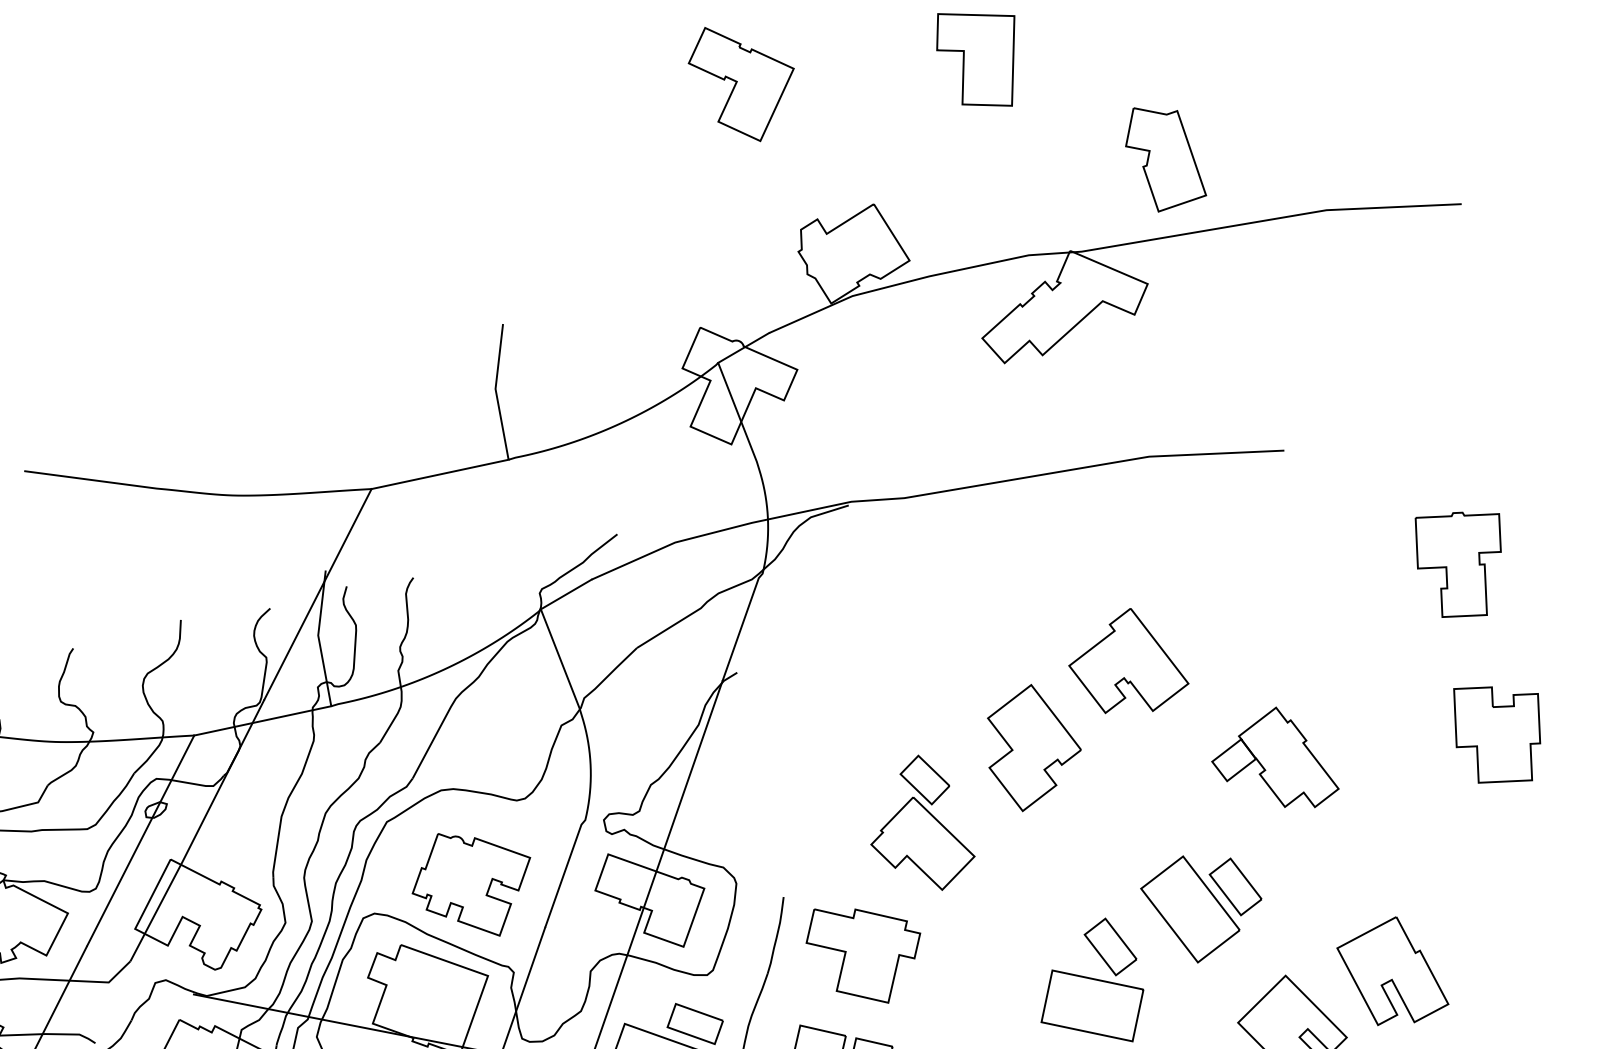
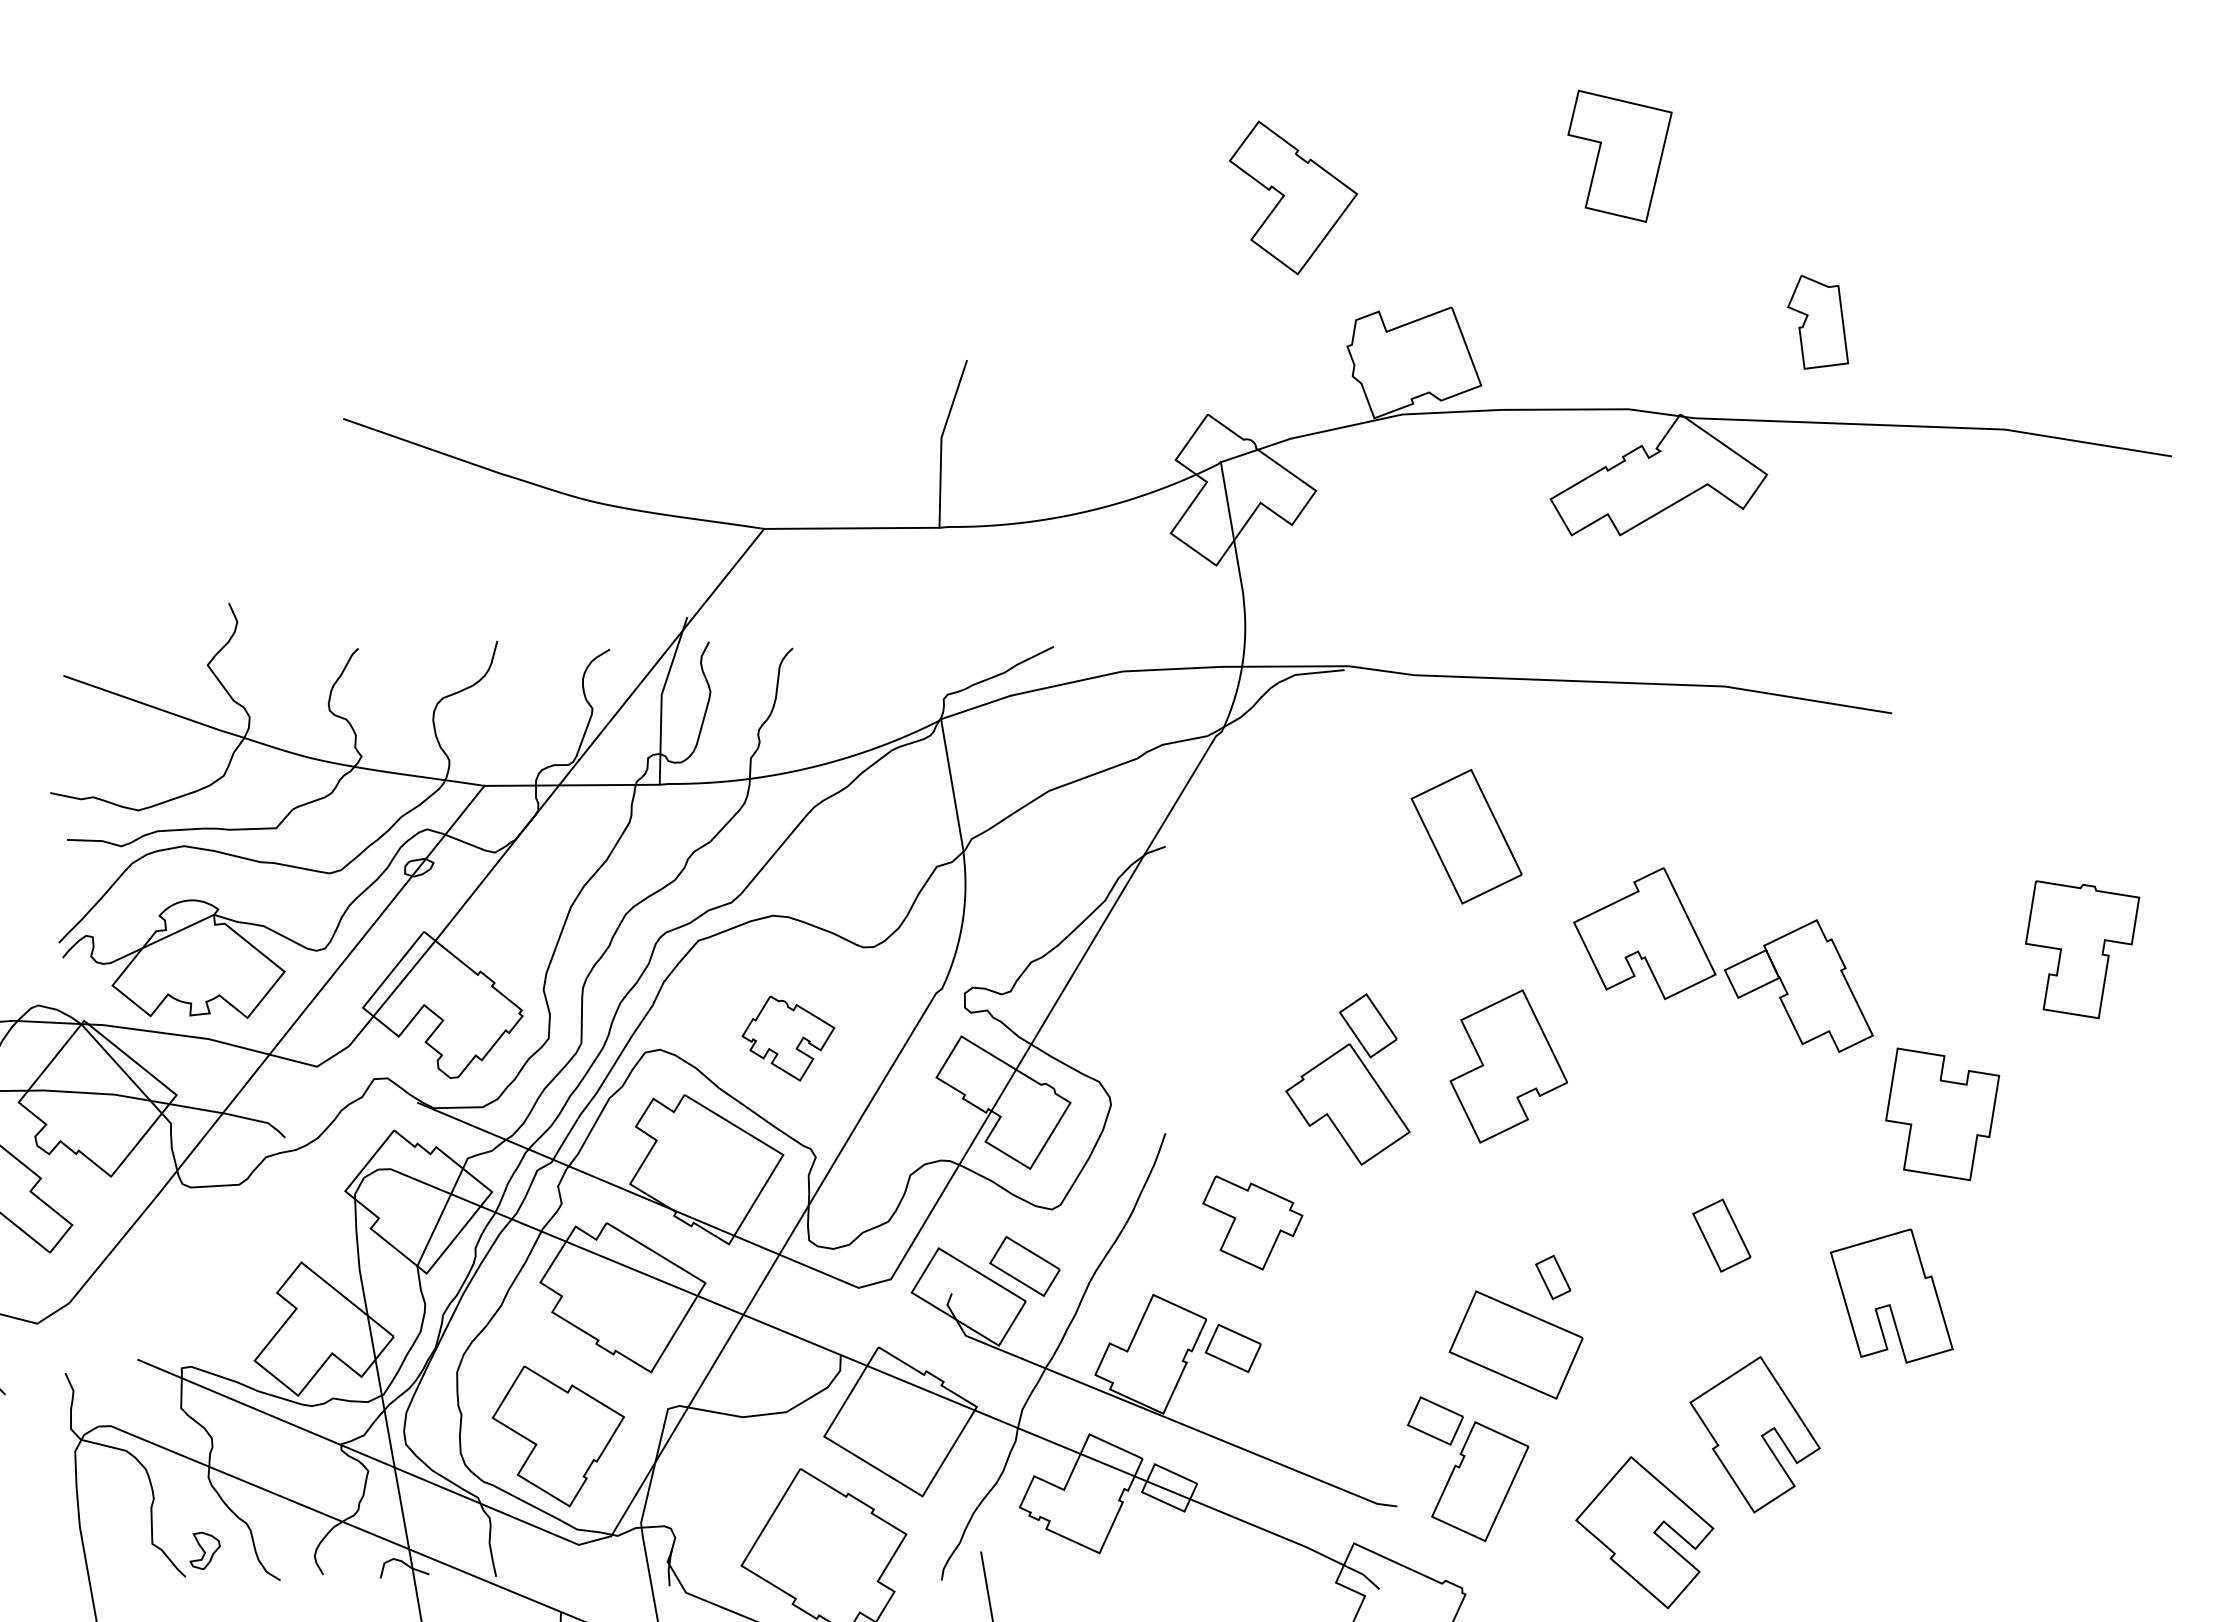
part: (744, 81) -> (1293, 197), moved
part: (1162, 156) -> (1817, 322), size x0.7
part: (1463, 563) -> (2082, 949), moved
part: (1499, 733) -> (1942, 1114), moved
part: (1032, 746) -> (1508, 1066), moved
part: (1272, 761) -> (1798, 985), moved
part: (473, 883) -> (788, 1038), size x0.6
part: (1190, 909) -> (1466, 836), moved
part: (1109, 947) -> (1552, 1277), size x0.6
part: (866, 952) -> (1252, 1222), size x0.7
part: (1391, 972) -> (1891, 1295), moved

